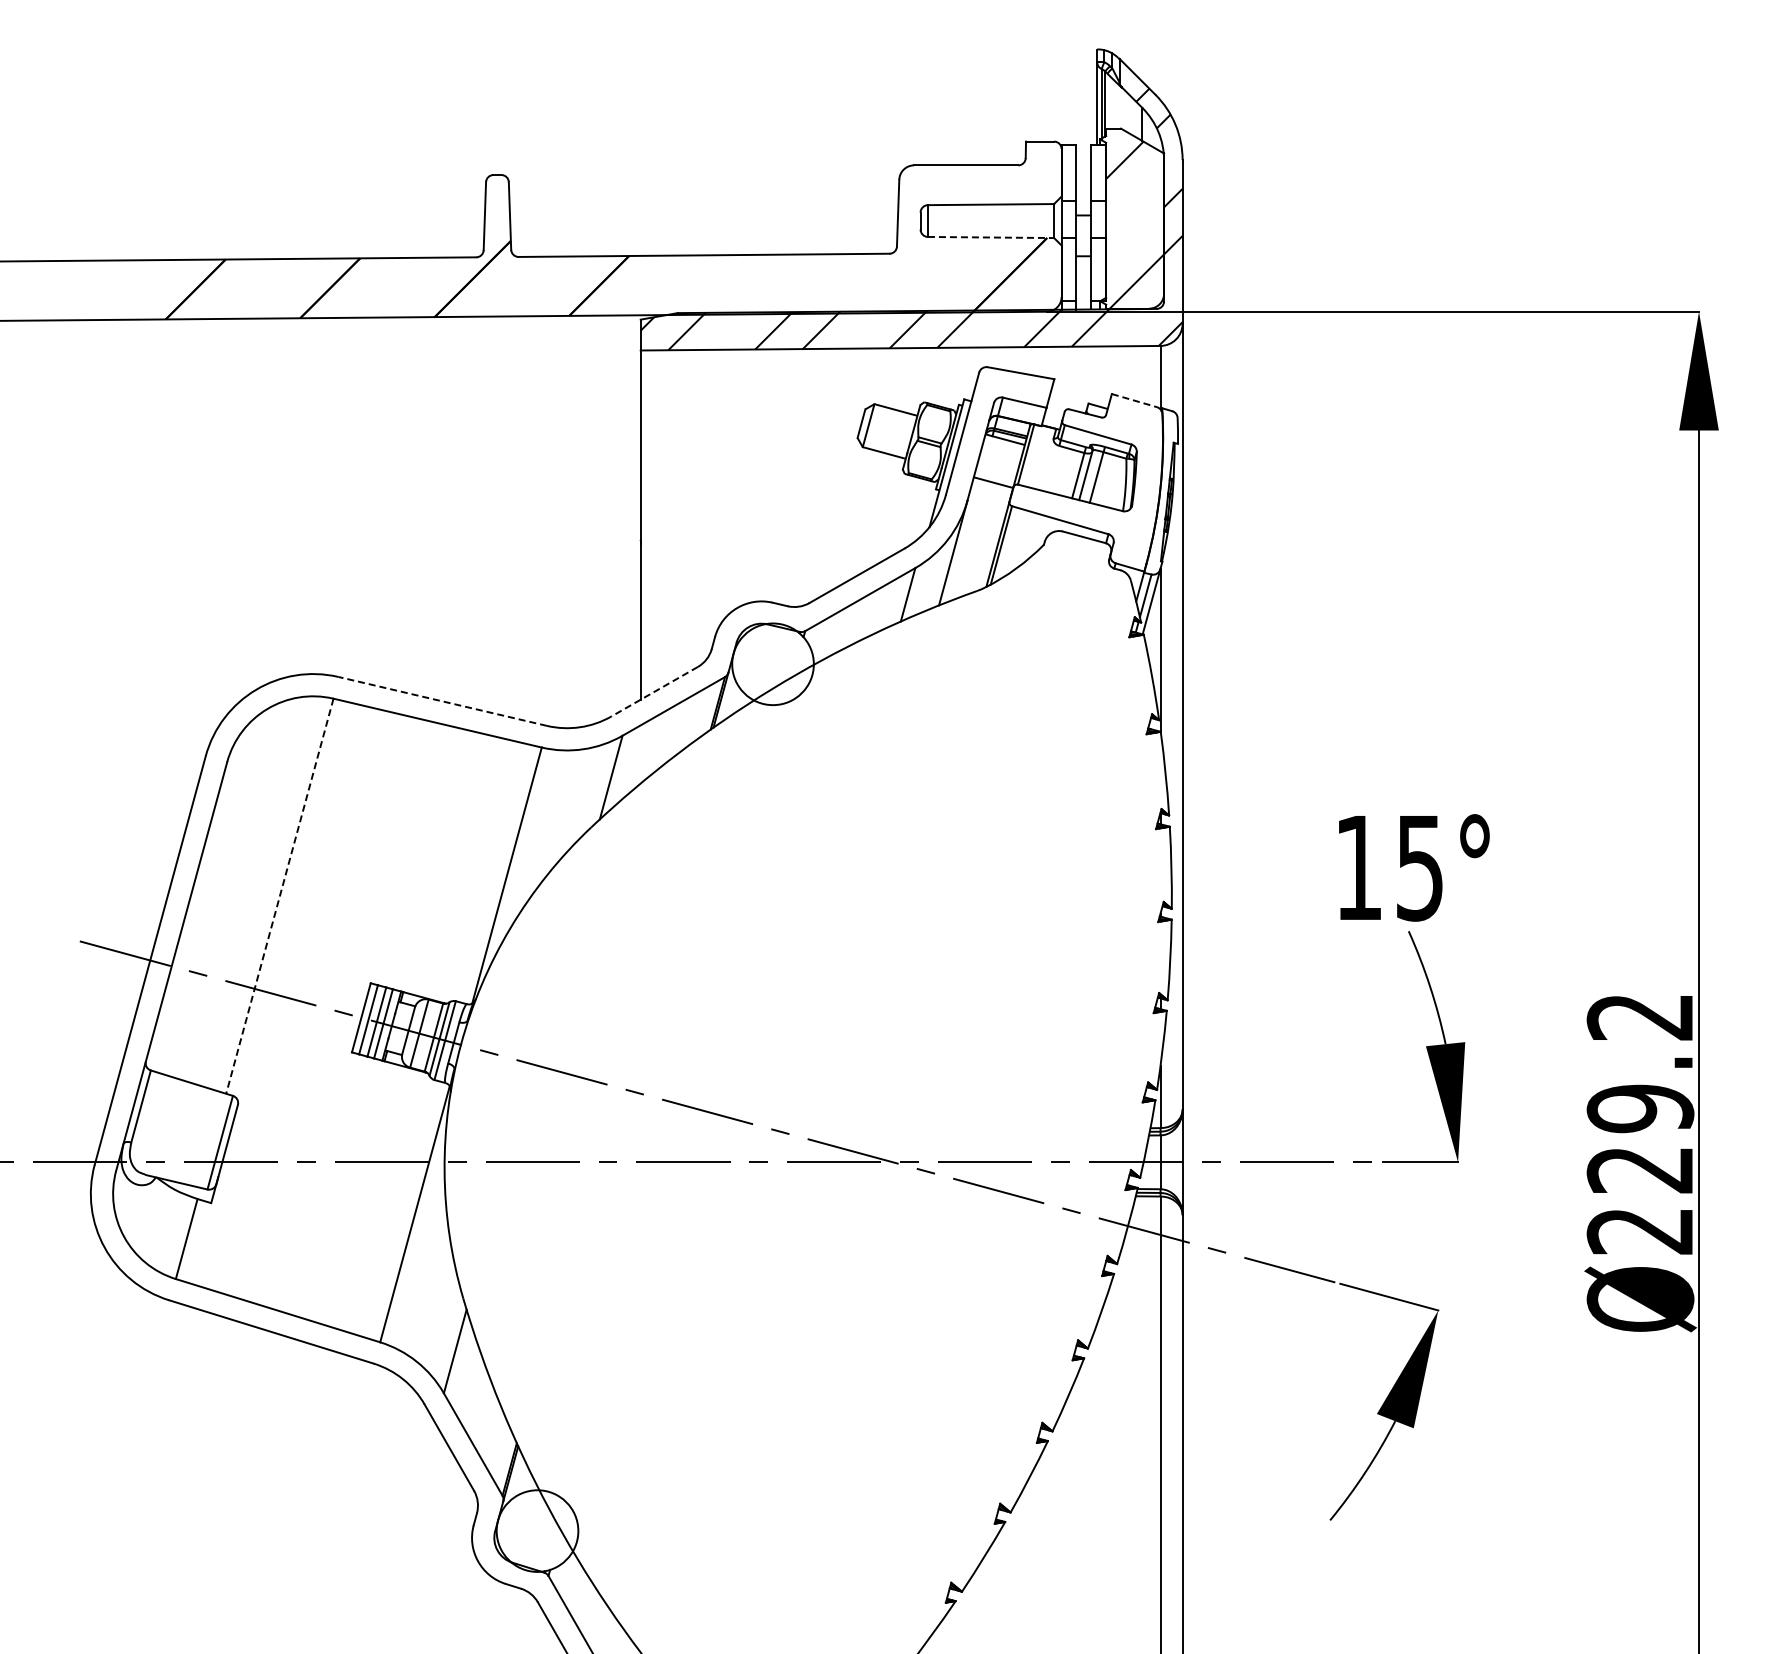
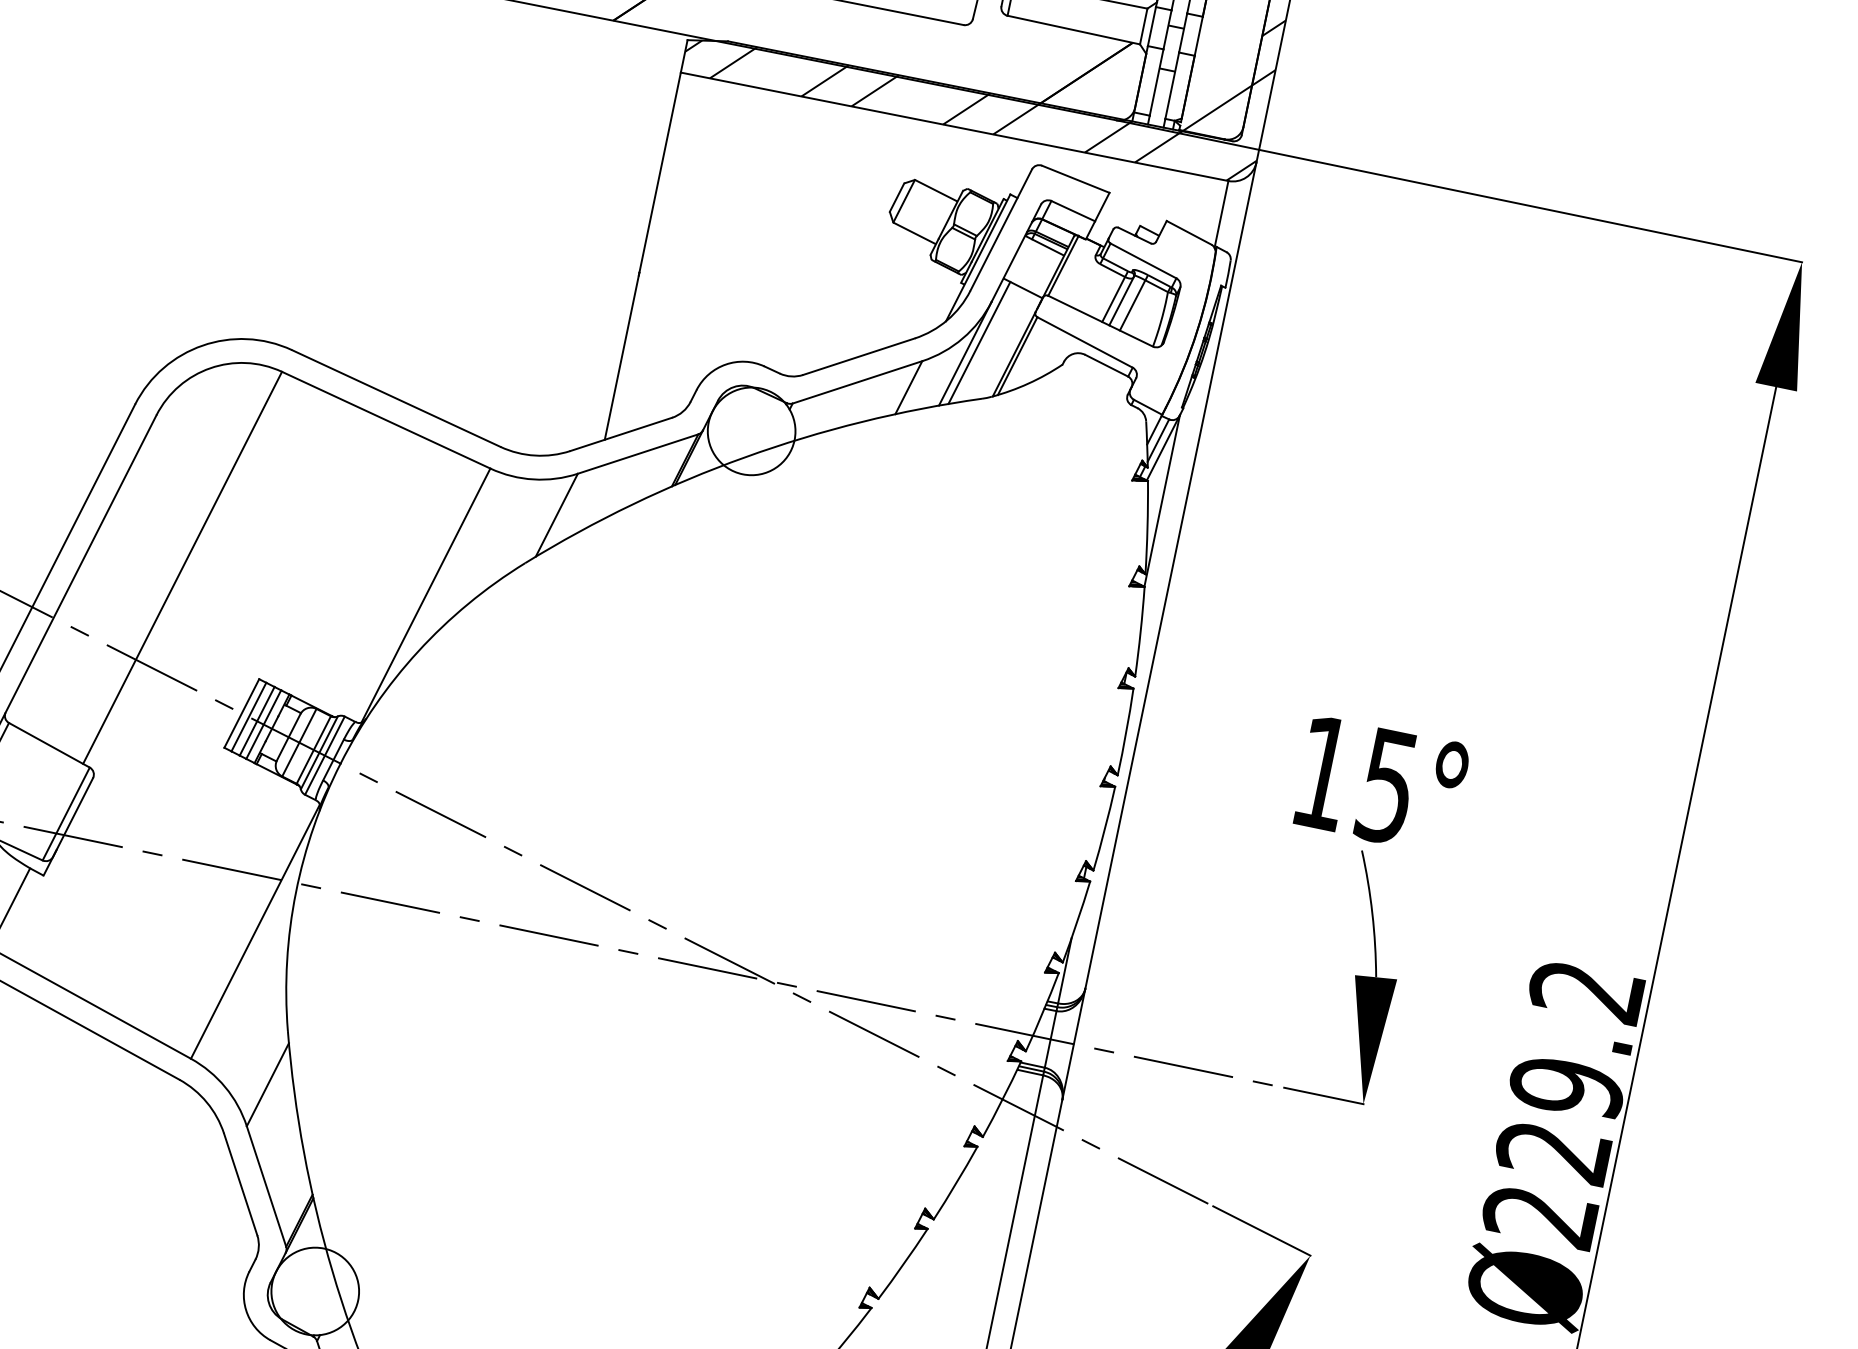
line: (991, 237) -> (1074, 30), dashed -> solid
line: (1134, 400) -> (1189, 232), dashed -> solid
line: (963, 540) -> (978, 342), added
line: (654, 691) -> (621, 434), dashed -> solid
line: (442, 701) -> (395, 398), dashed -> solid
line: (279, 896) -> (182, 568), dashed -> solid

